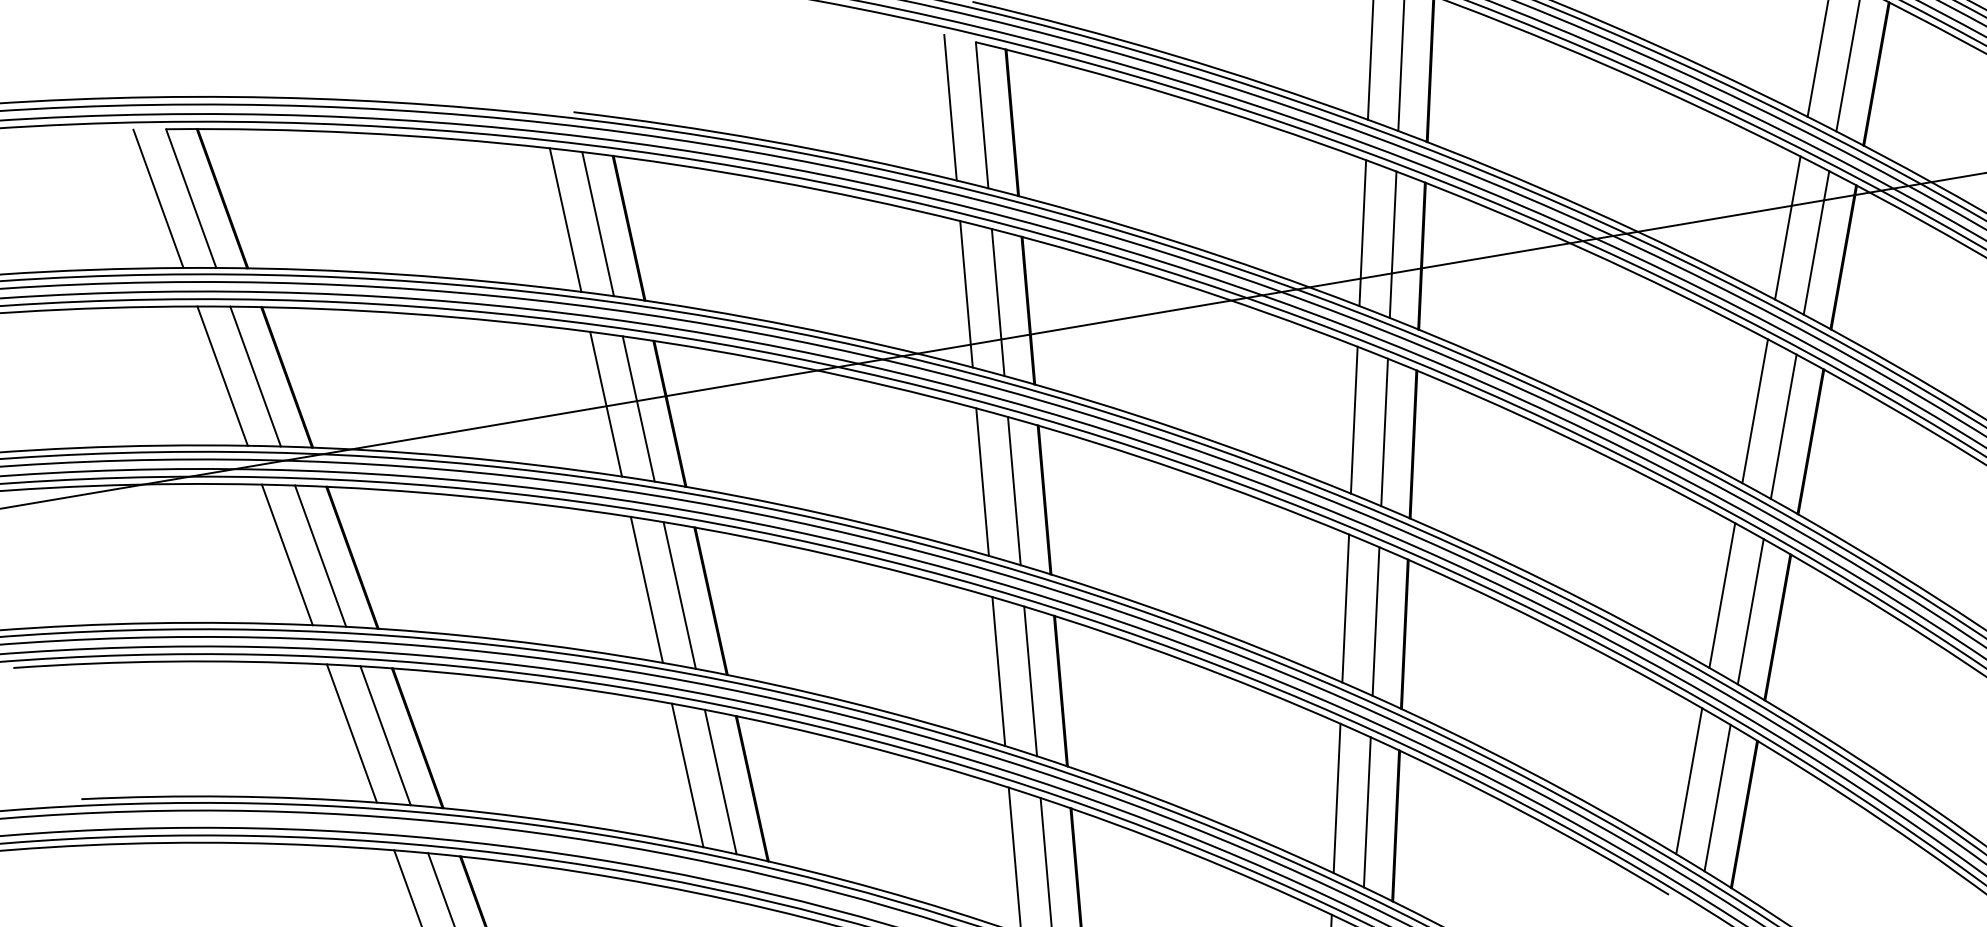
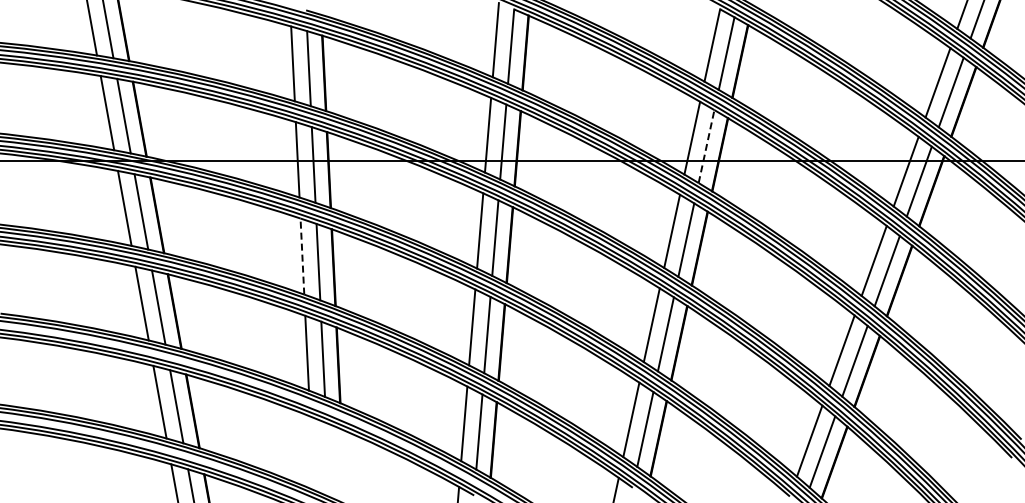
line: (1393, 244) -> (706, 146), solid -> dashed
line: (647, 589) -> (302, 256), solid -> dashed

